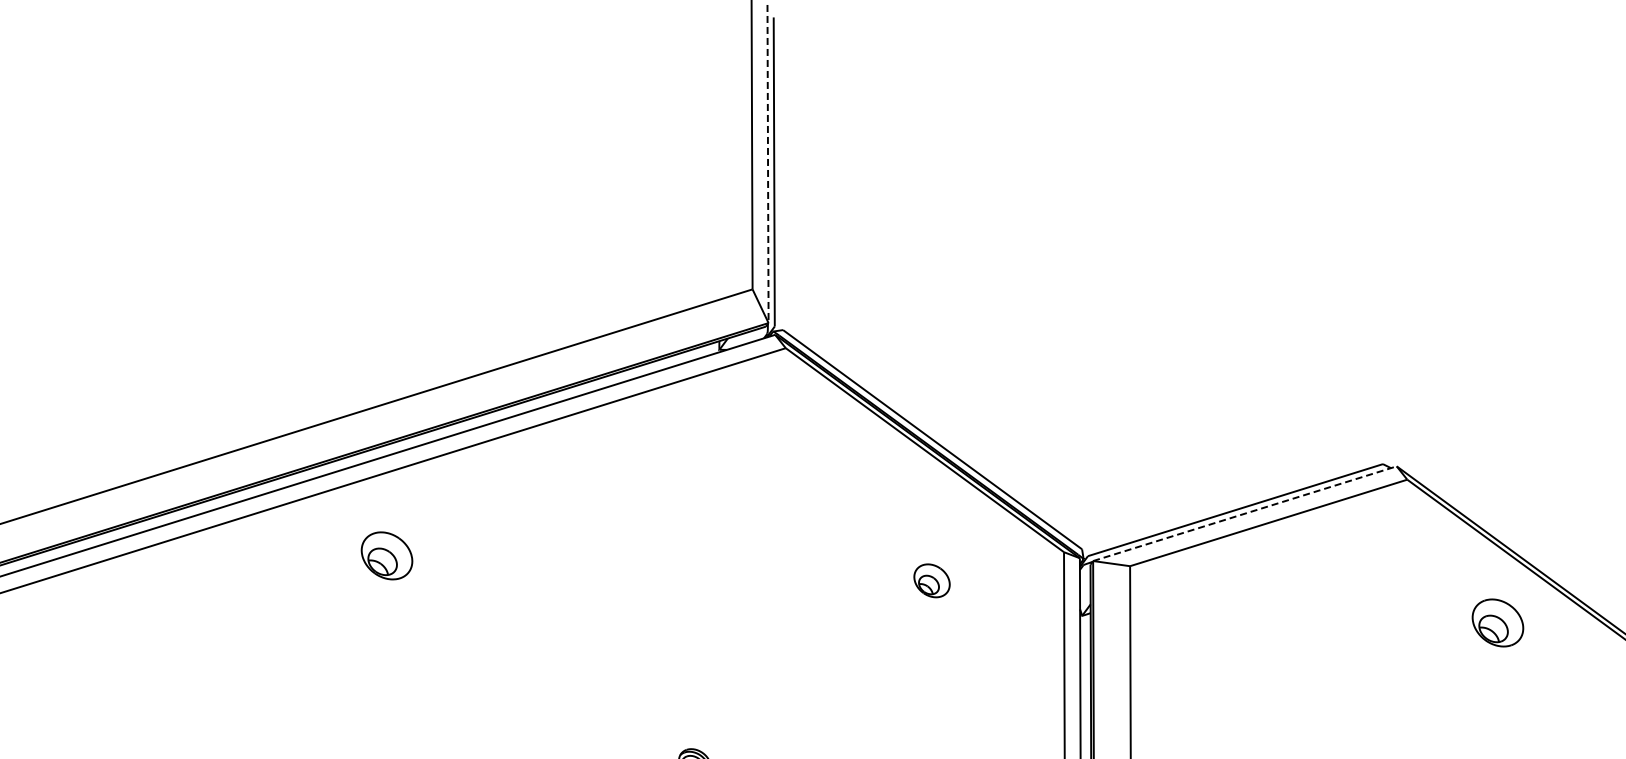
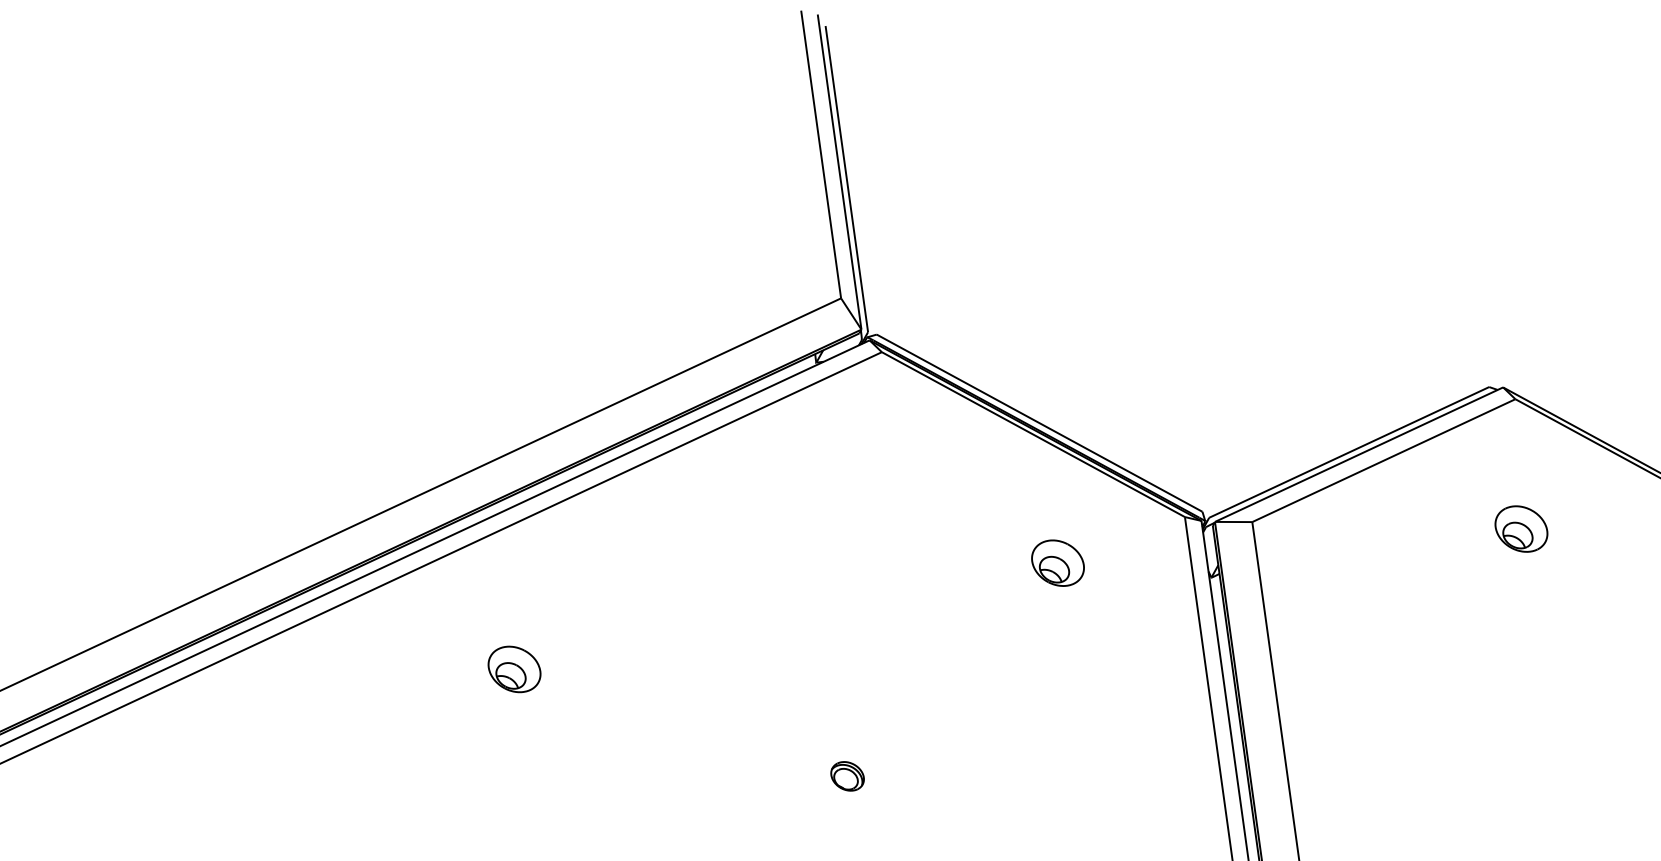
line: (767, 164) -> (839, 172), dashed -> solid
line: (1245, 513) -> (1359, 454), dashed -> solid
part: (386, 555) -> (514, 669), moved
part: (931, 580) -> (1057, 562), size x1.43
part: (1498, 622) -> (1521, 528), moved

